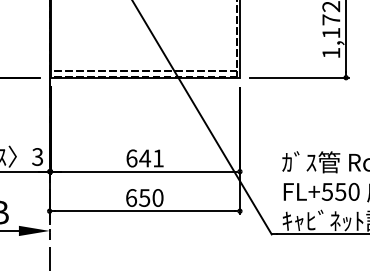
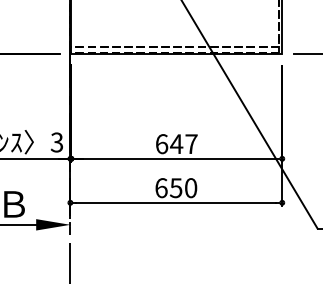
text: (158, 158) -> (191, 144), 641 -> 647

